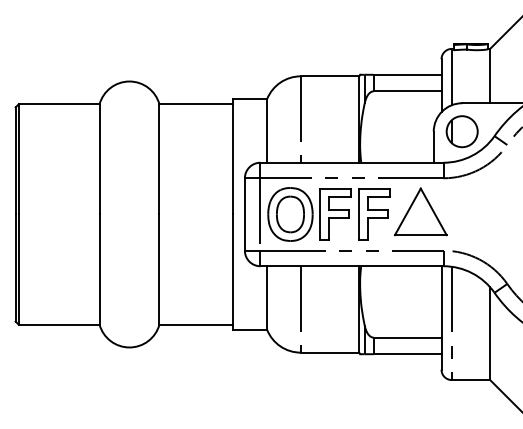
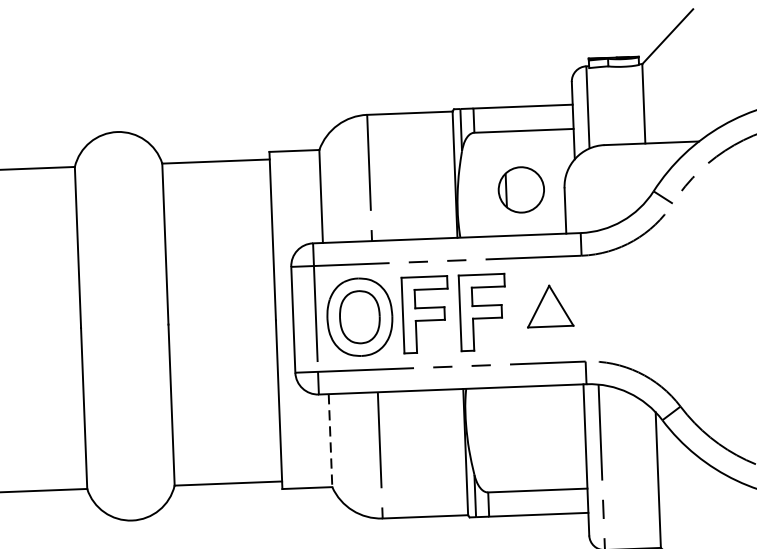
part: (461, 131) -> (520, 189), moved
part: (420, 211) -> (549, 305), size x0.6
line: (267, 298) -> (331, 441), solid -> dashed

